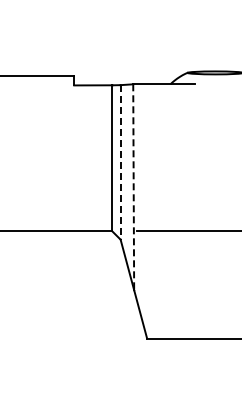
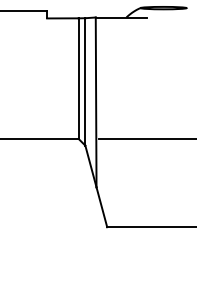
line: (120, 162) -> (85, 82), dashed -> solid
line: (133, 187) -> (95, 102), dashed -> solid

